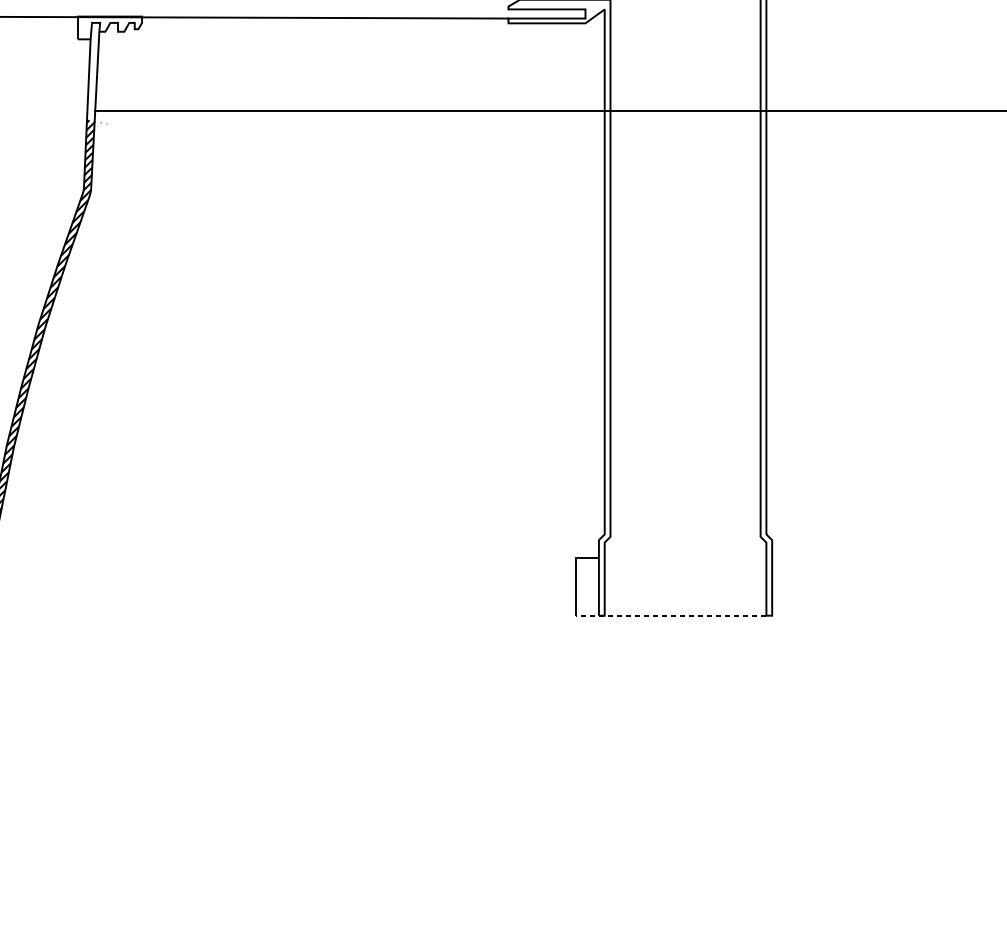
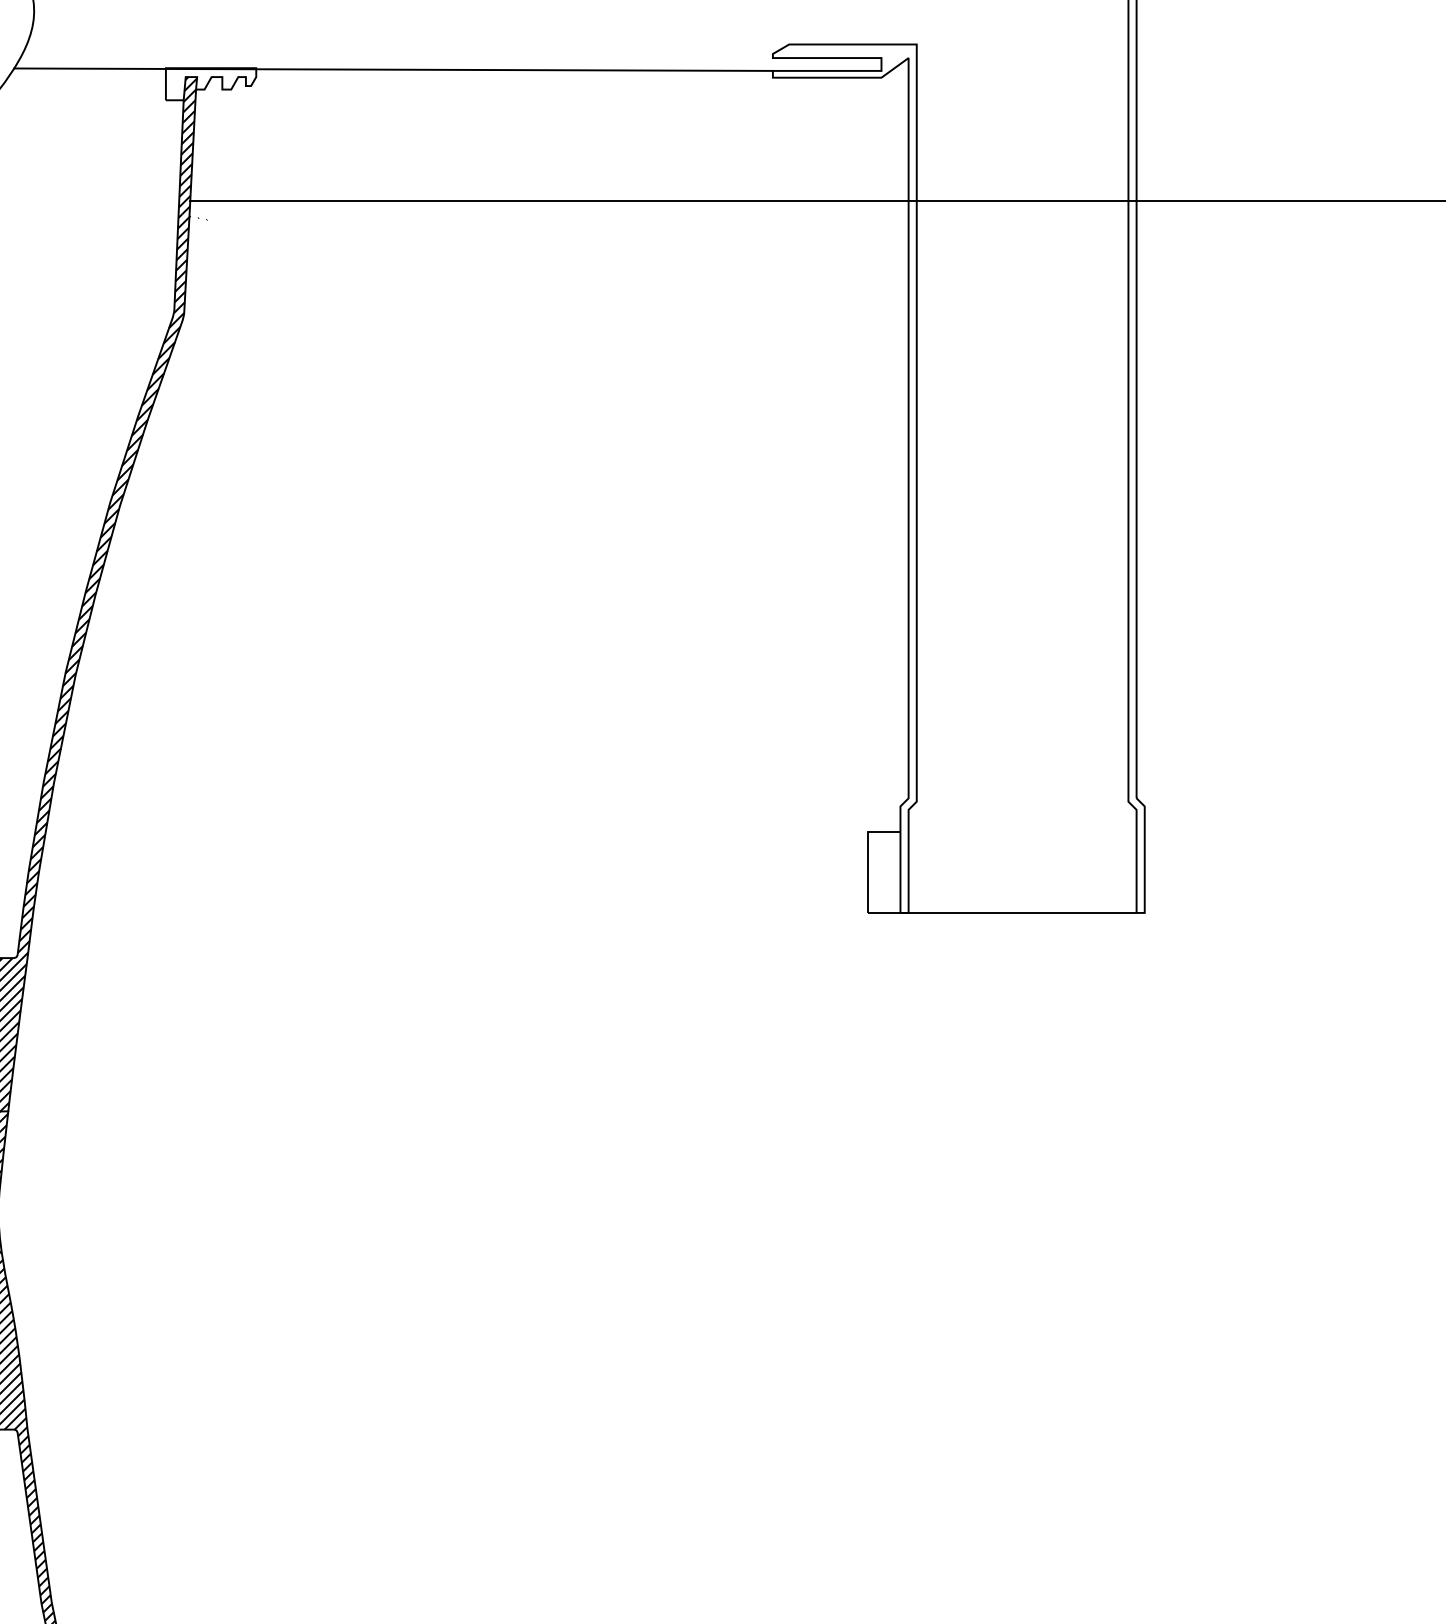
hatch: (96, 73) -> (192, 148), added
line: (670, 615) -> (1001, 912), dashed -> solid

